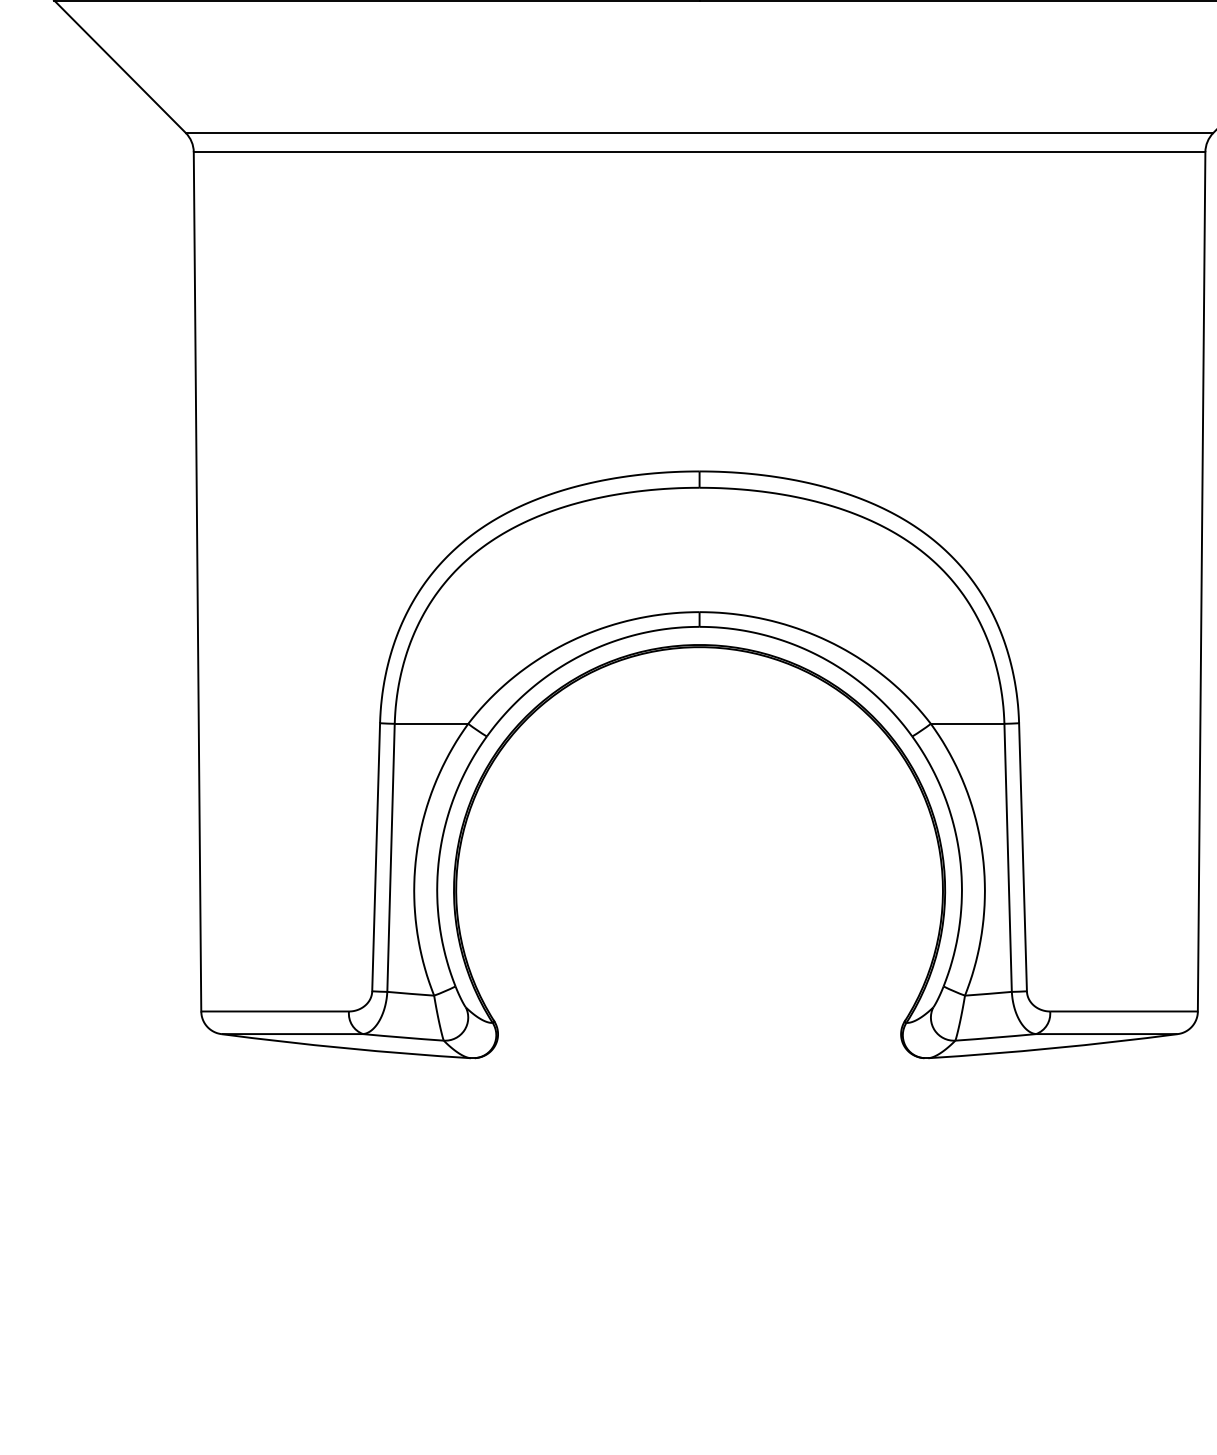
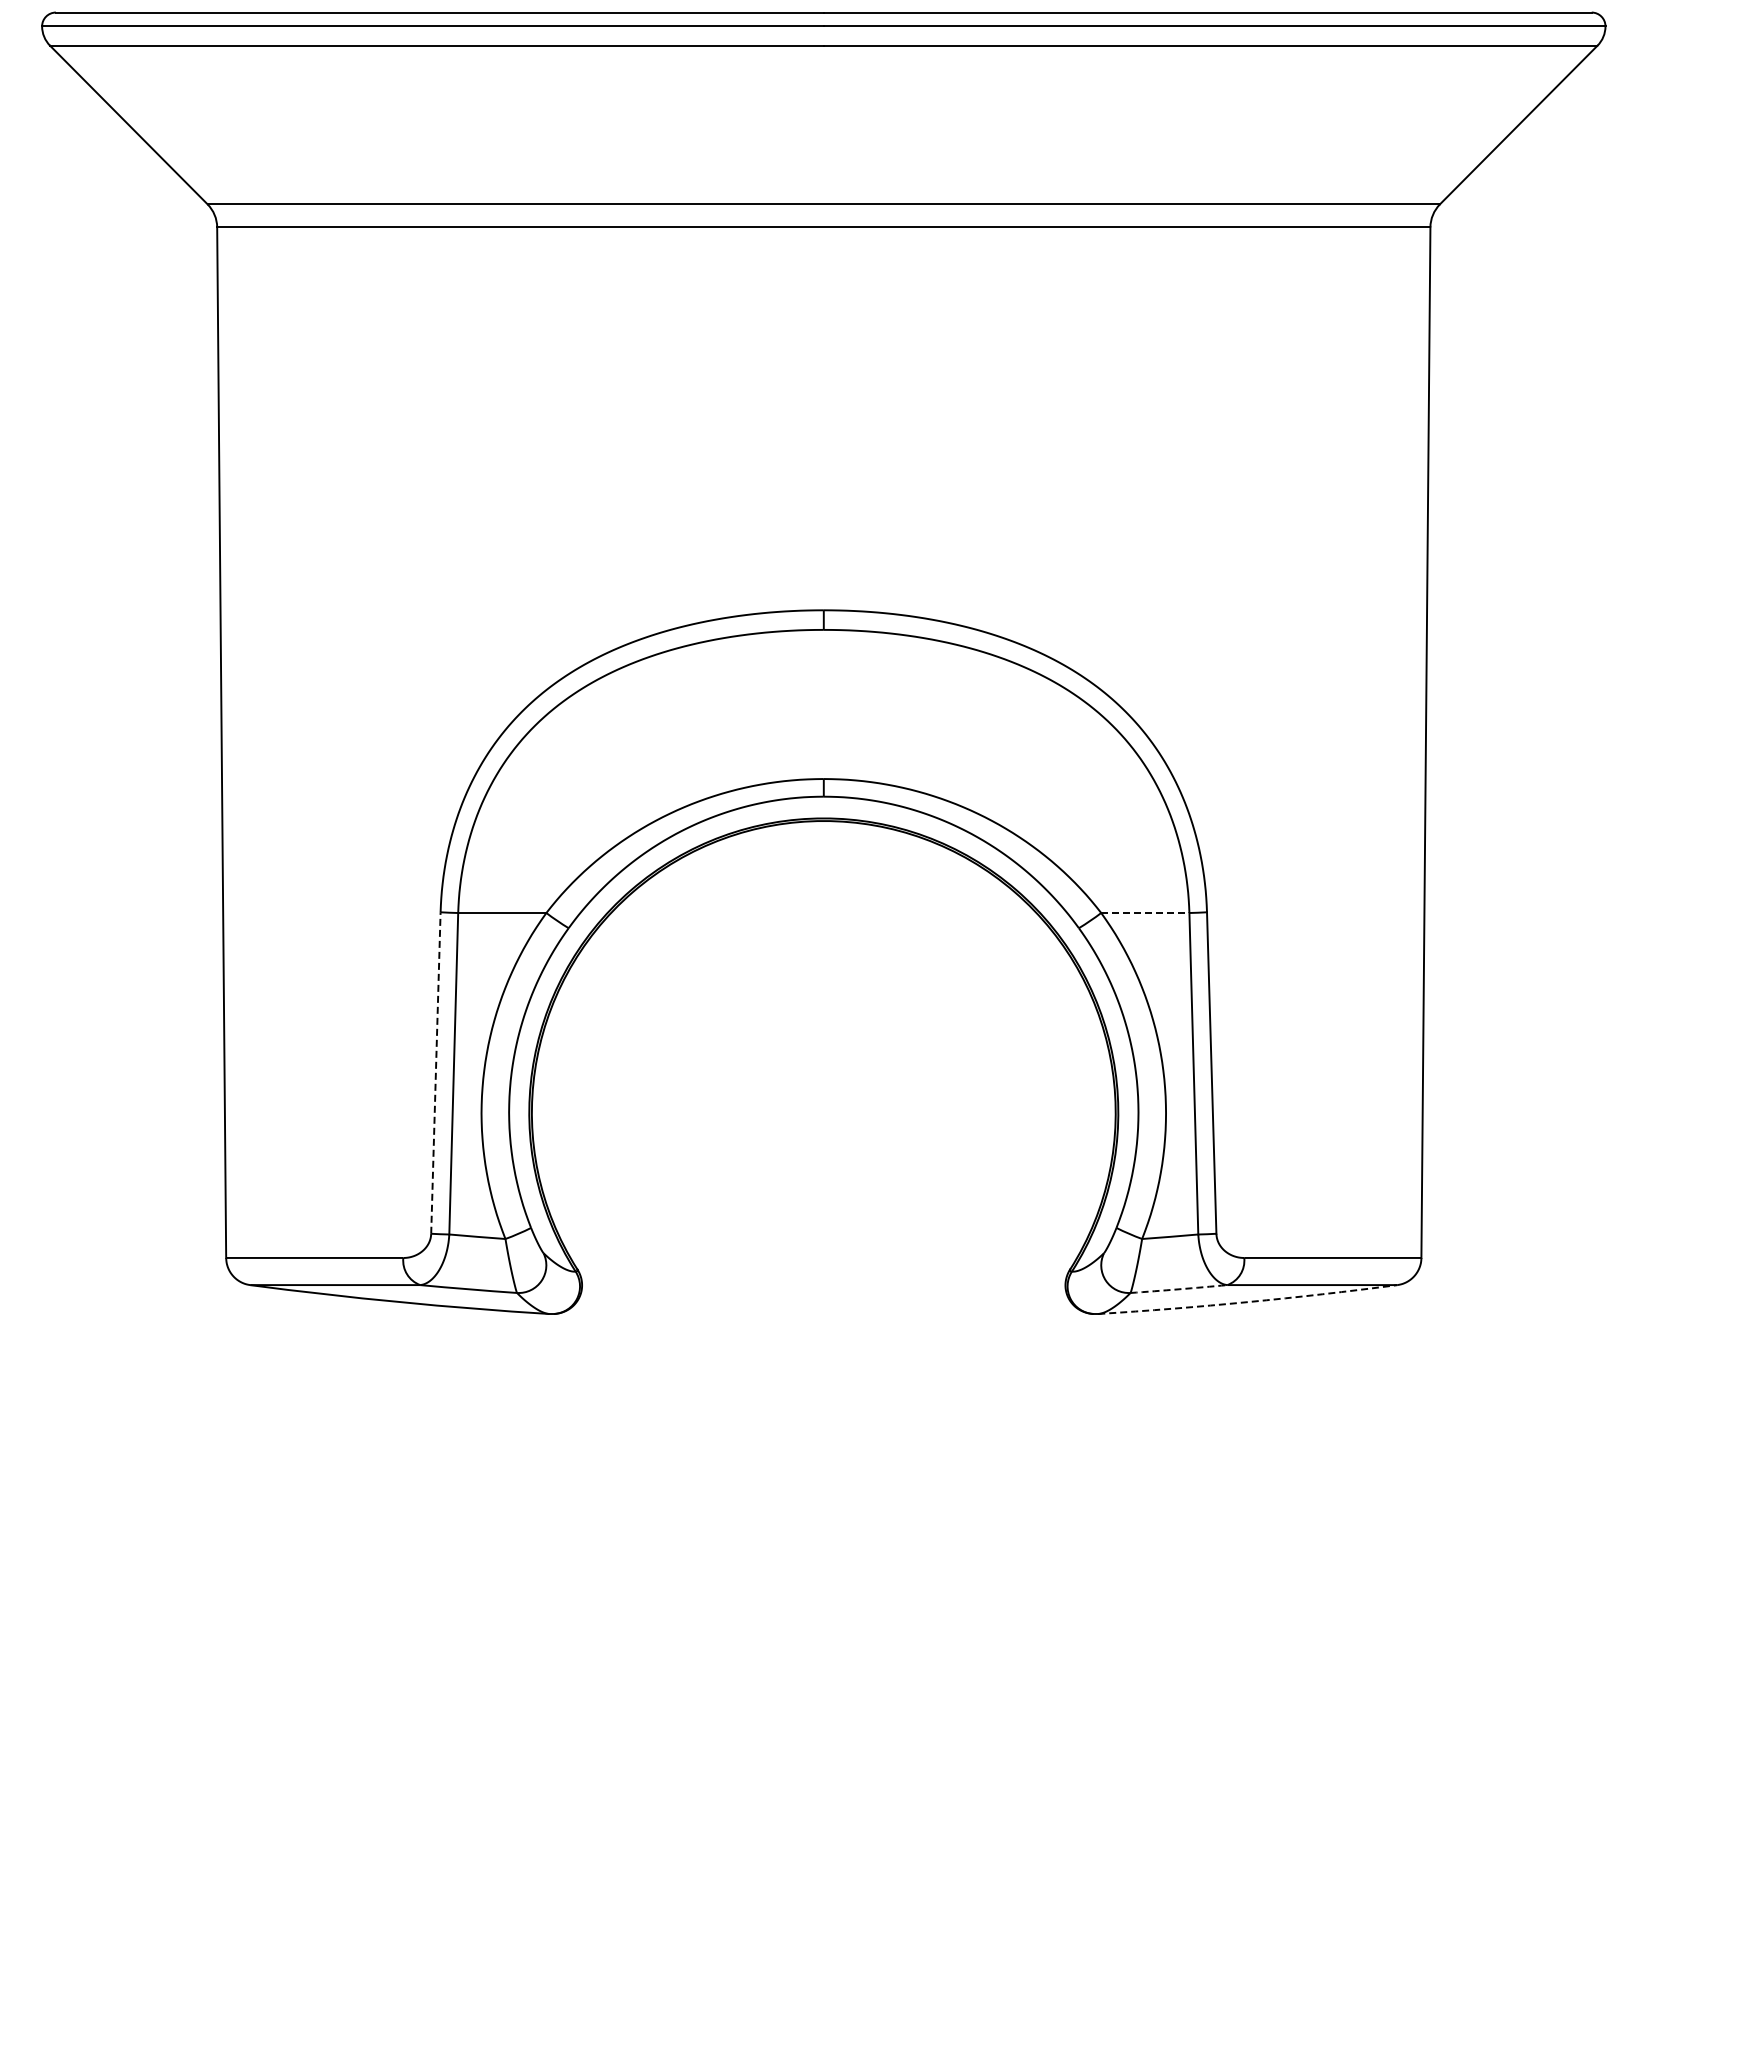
line: (967, 724) -> (1145, 913), solid -> dashed
line: (375, 857) -> (435, 1073), solid -> dashed
arc: (996, 1037) -> (1179, 1289), solid -> dashed
arc: (1053, 1048) -> (1248, 1302), solid -> dashed

